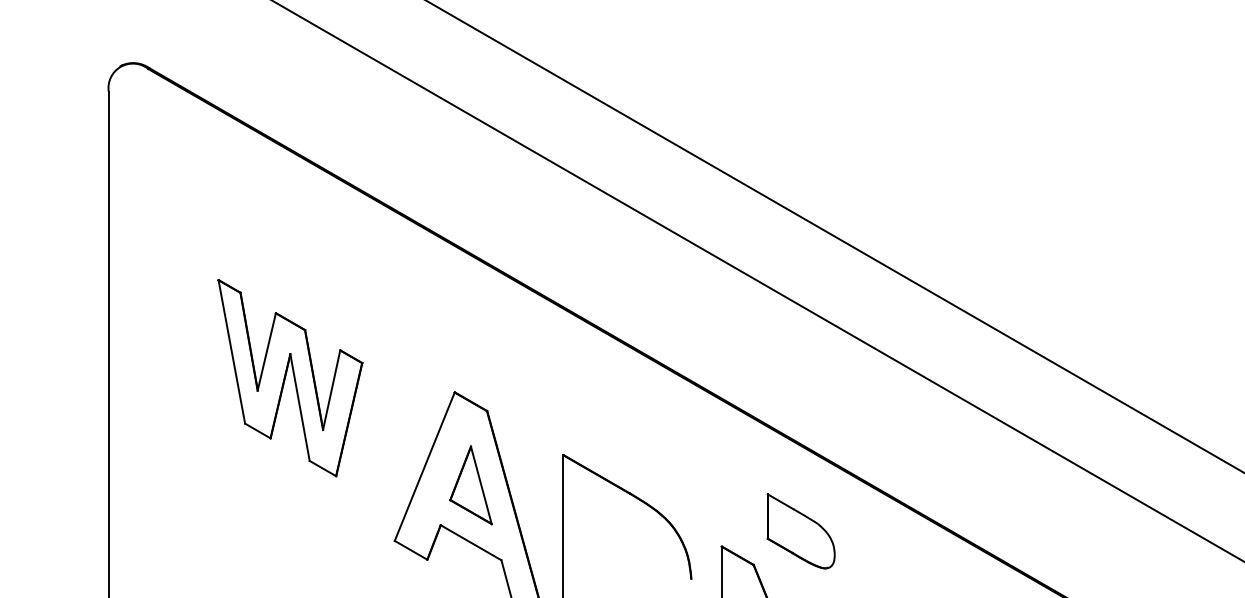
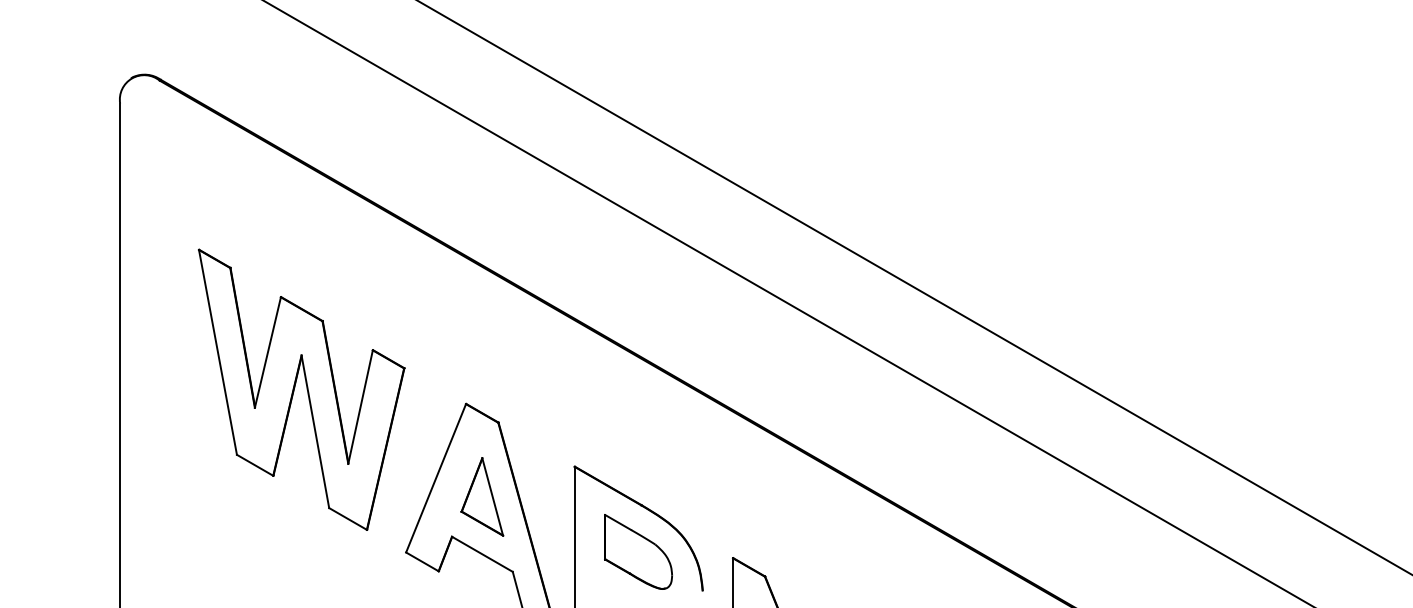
part: (290, 377) -> (301, 389), size x1.43
part: (801, 530) -> (638, 551), moved

